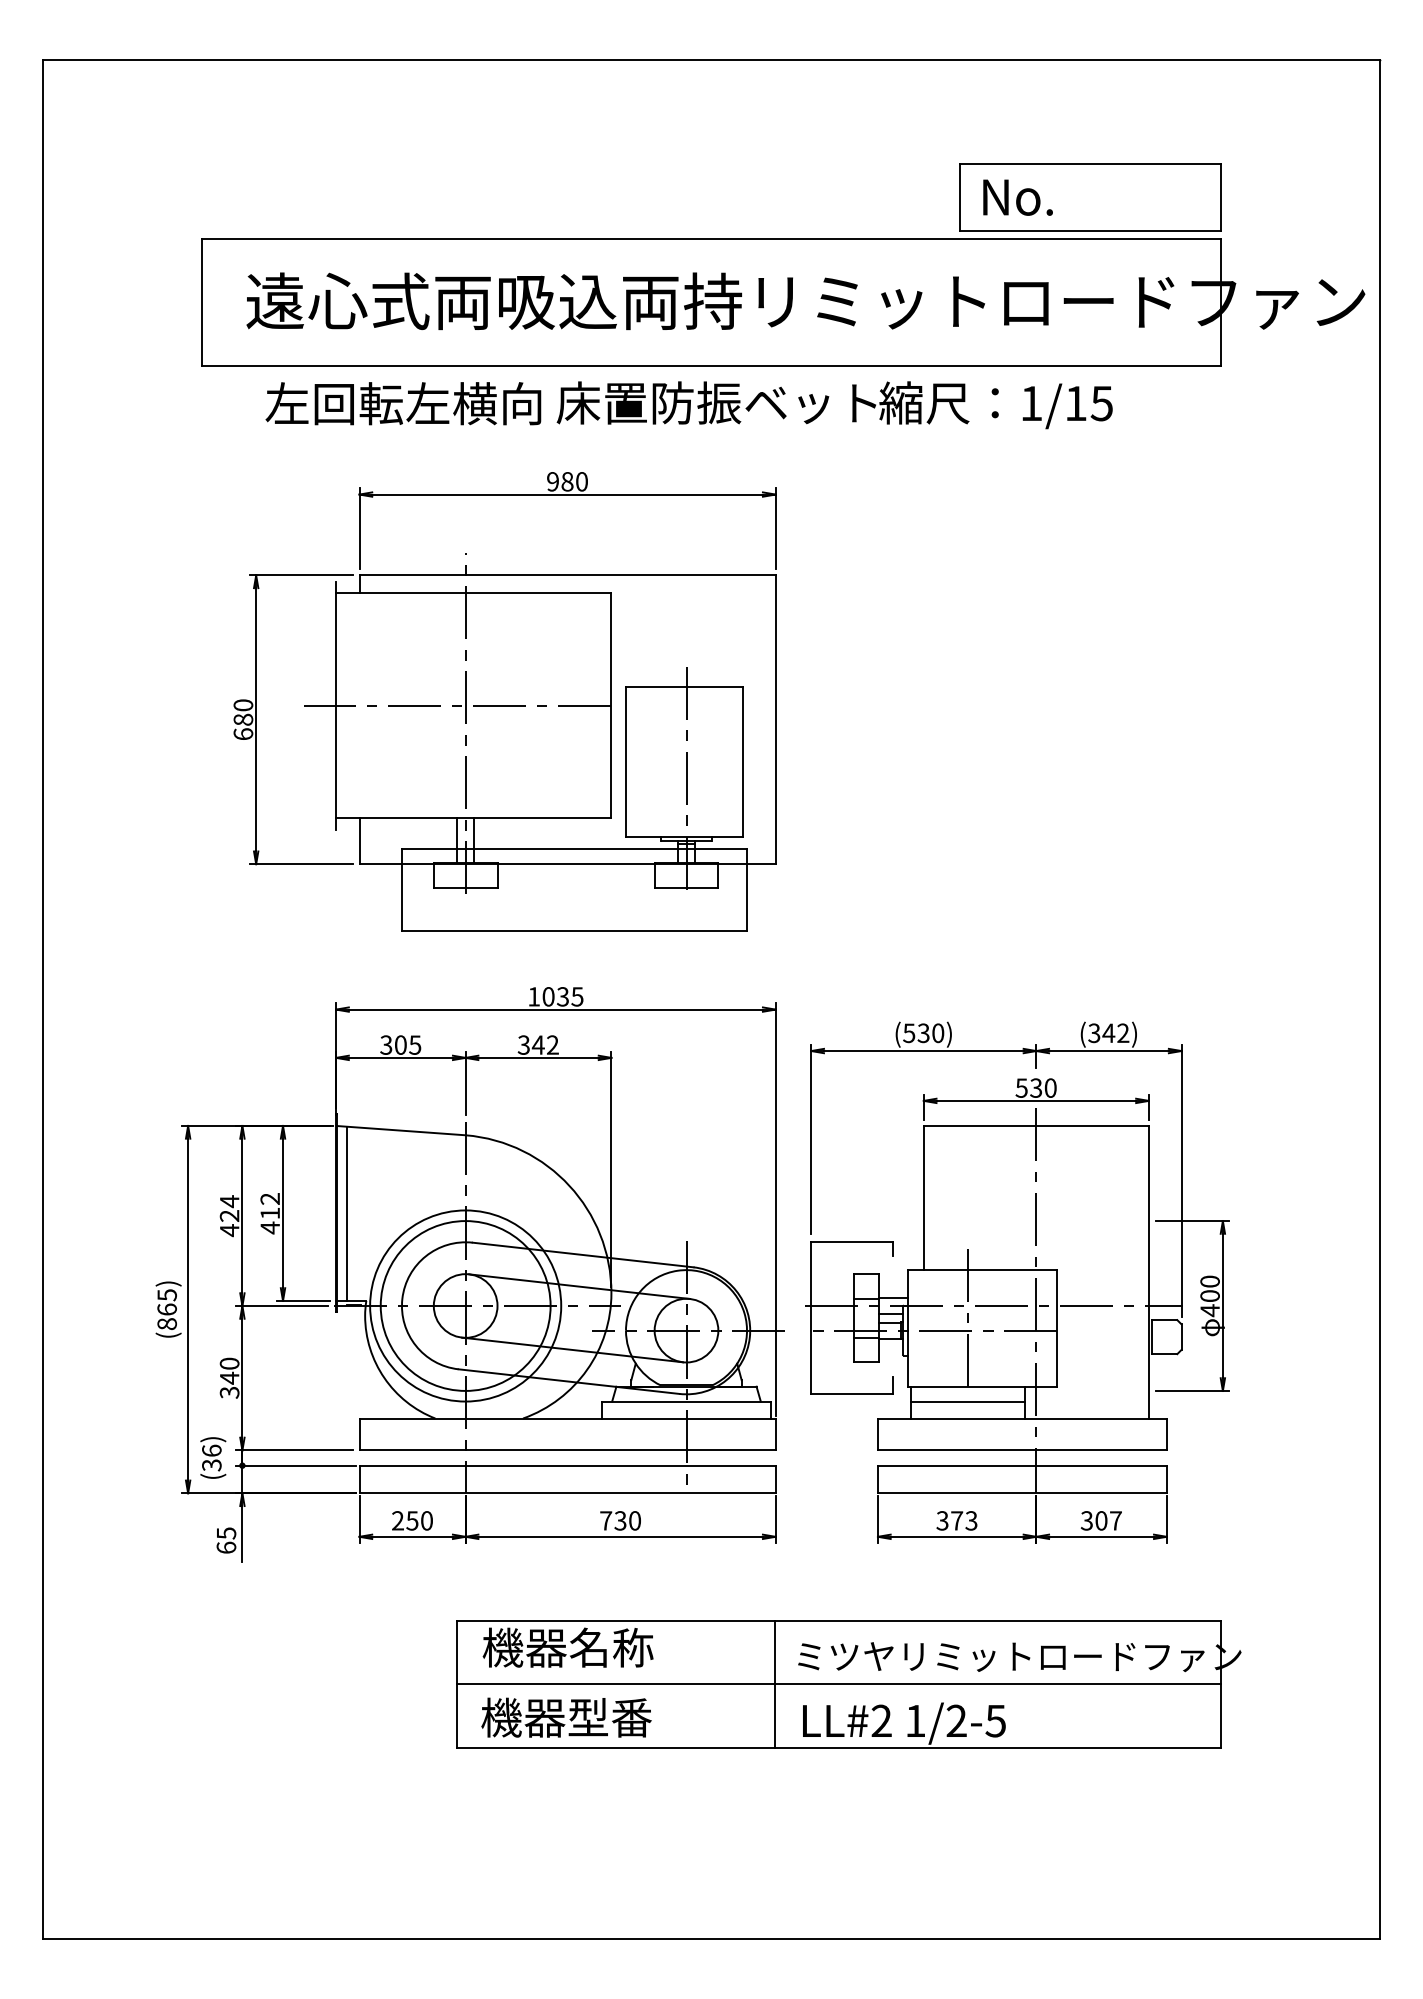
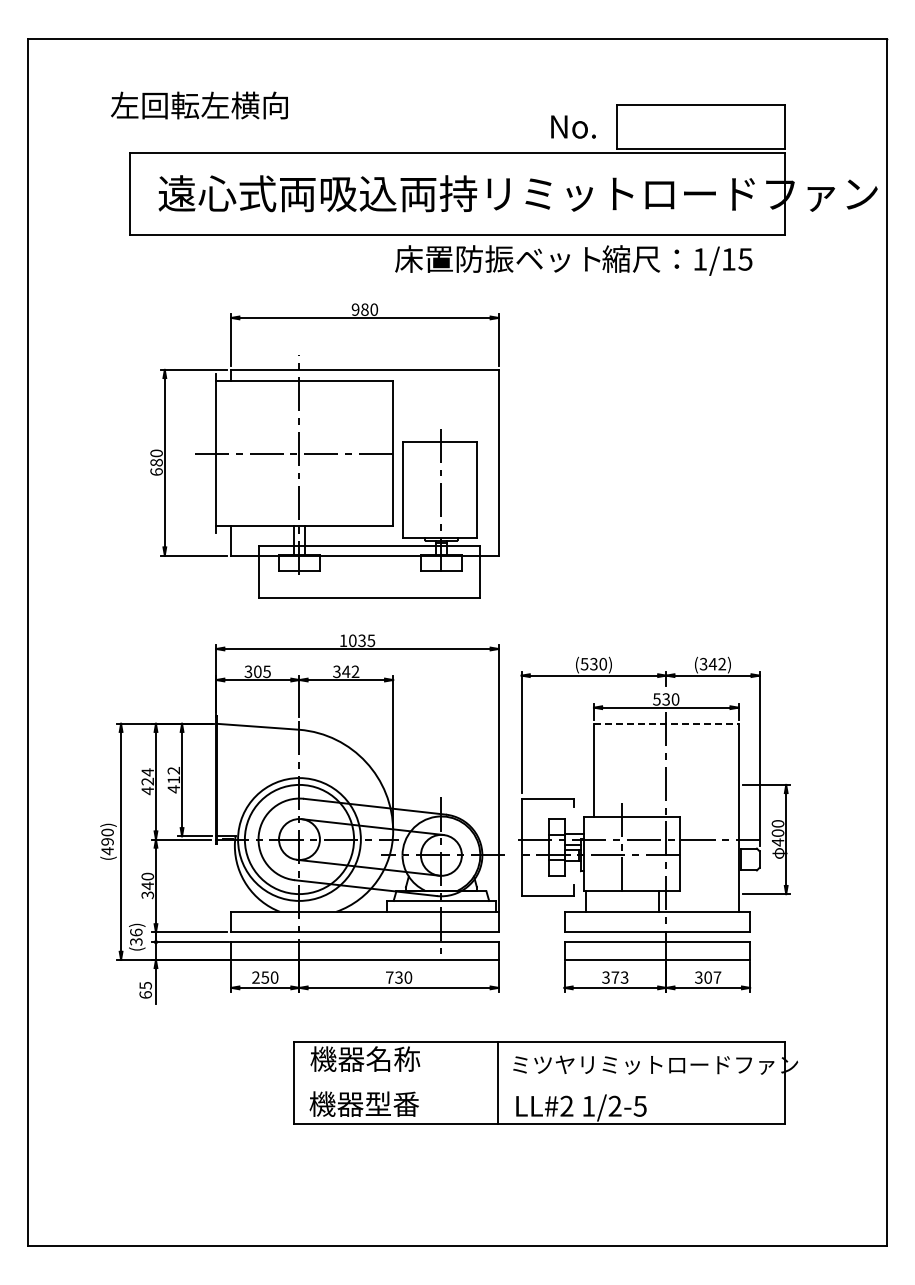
text: (1017, 196) -> (573, 126), moved
text: (403, 403) -> (199, 105), moved
text: (834, 405) -> (573, 260), moved
line: (1036, 1125) -> (666, 723), solid -> dashed
line: (347, 1214) -> (223, 780), removed
text: (167, 1309) -> (107, 841), (865) -> (490)
line: (968, 1400) -> (622, 900), removed
line: (839, 1684) -> (539, 1082), removed

